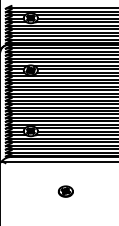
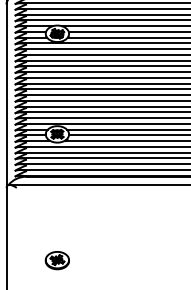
part: (65, 191) -> (56, 260), moved

